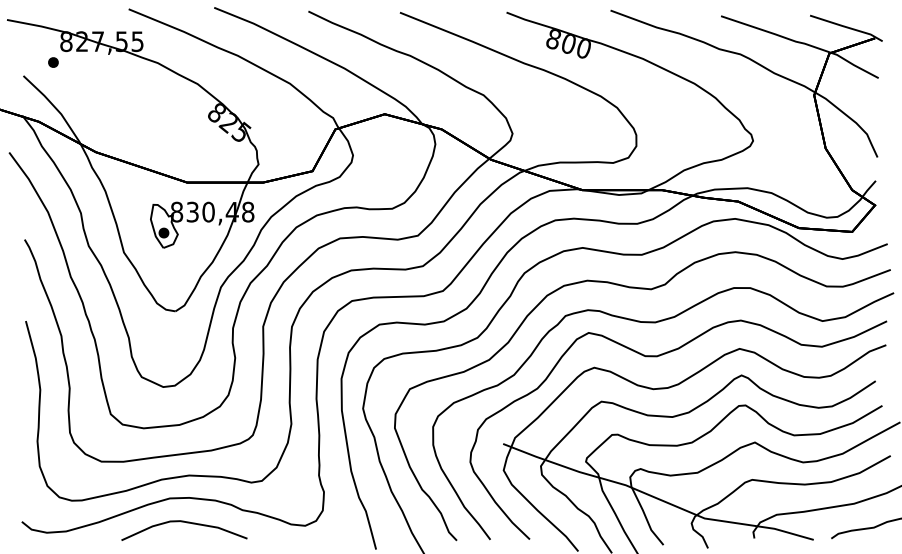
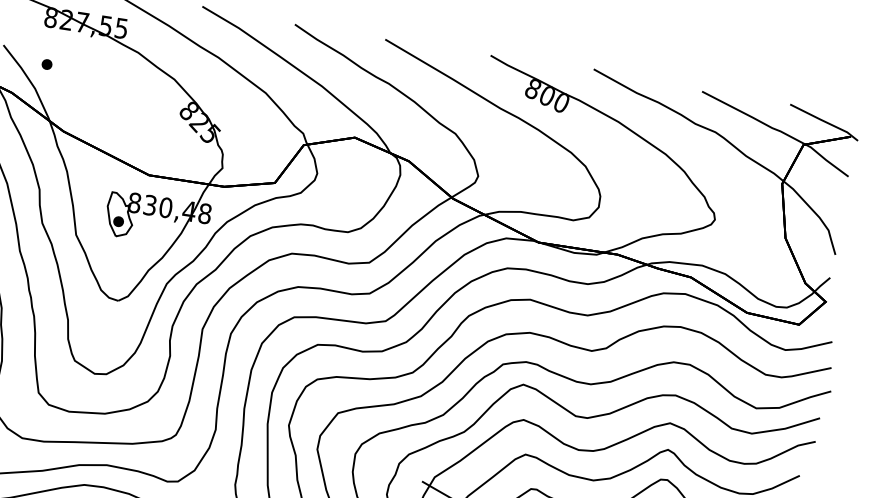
part: (53, 62) -> (47, 64), moved

